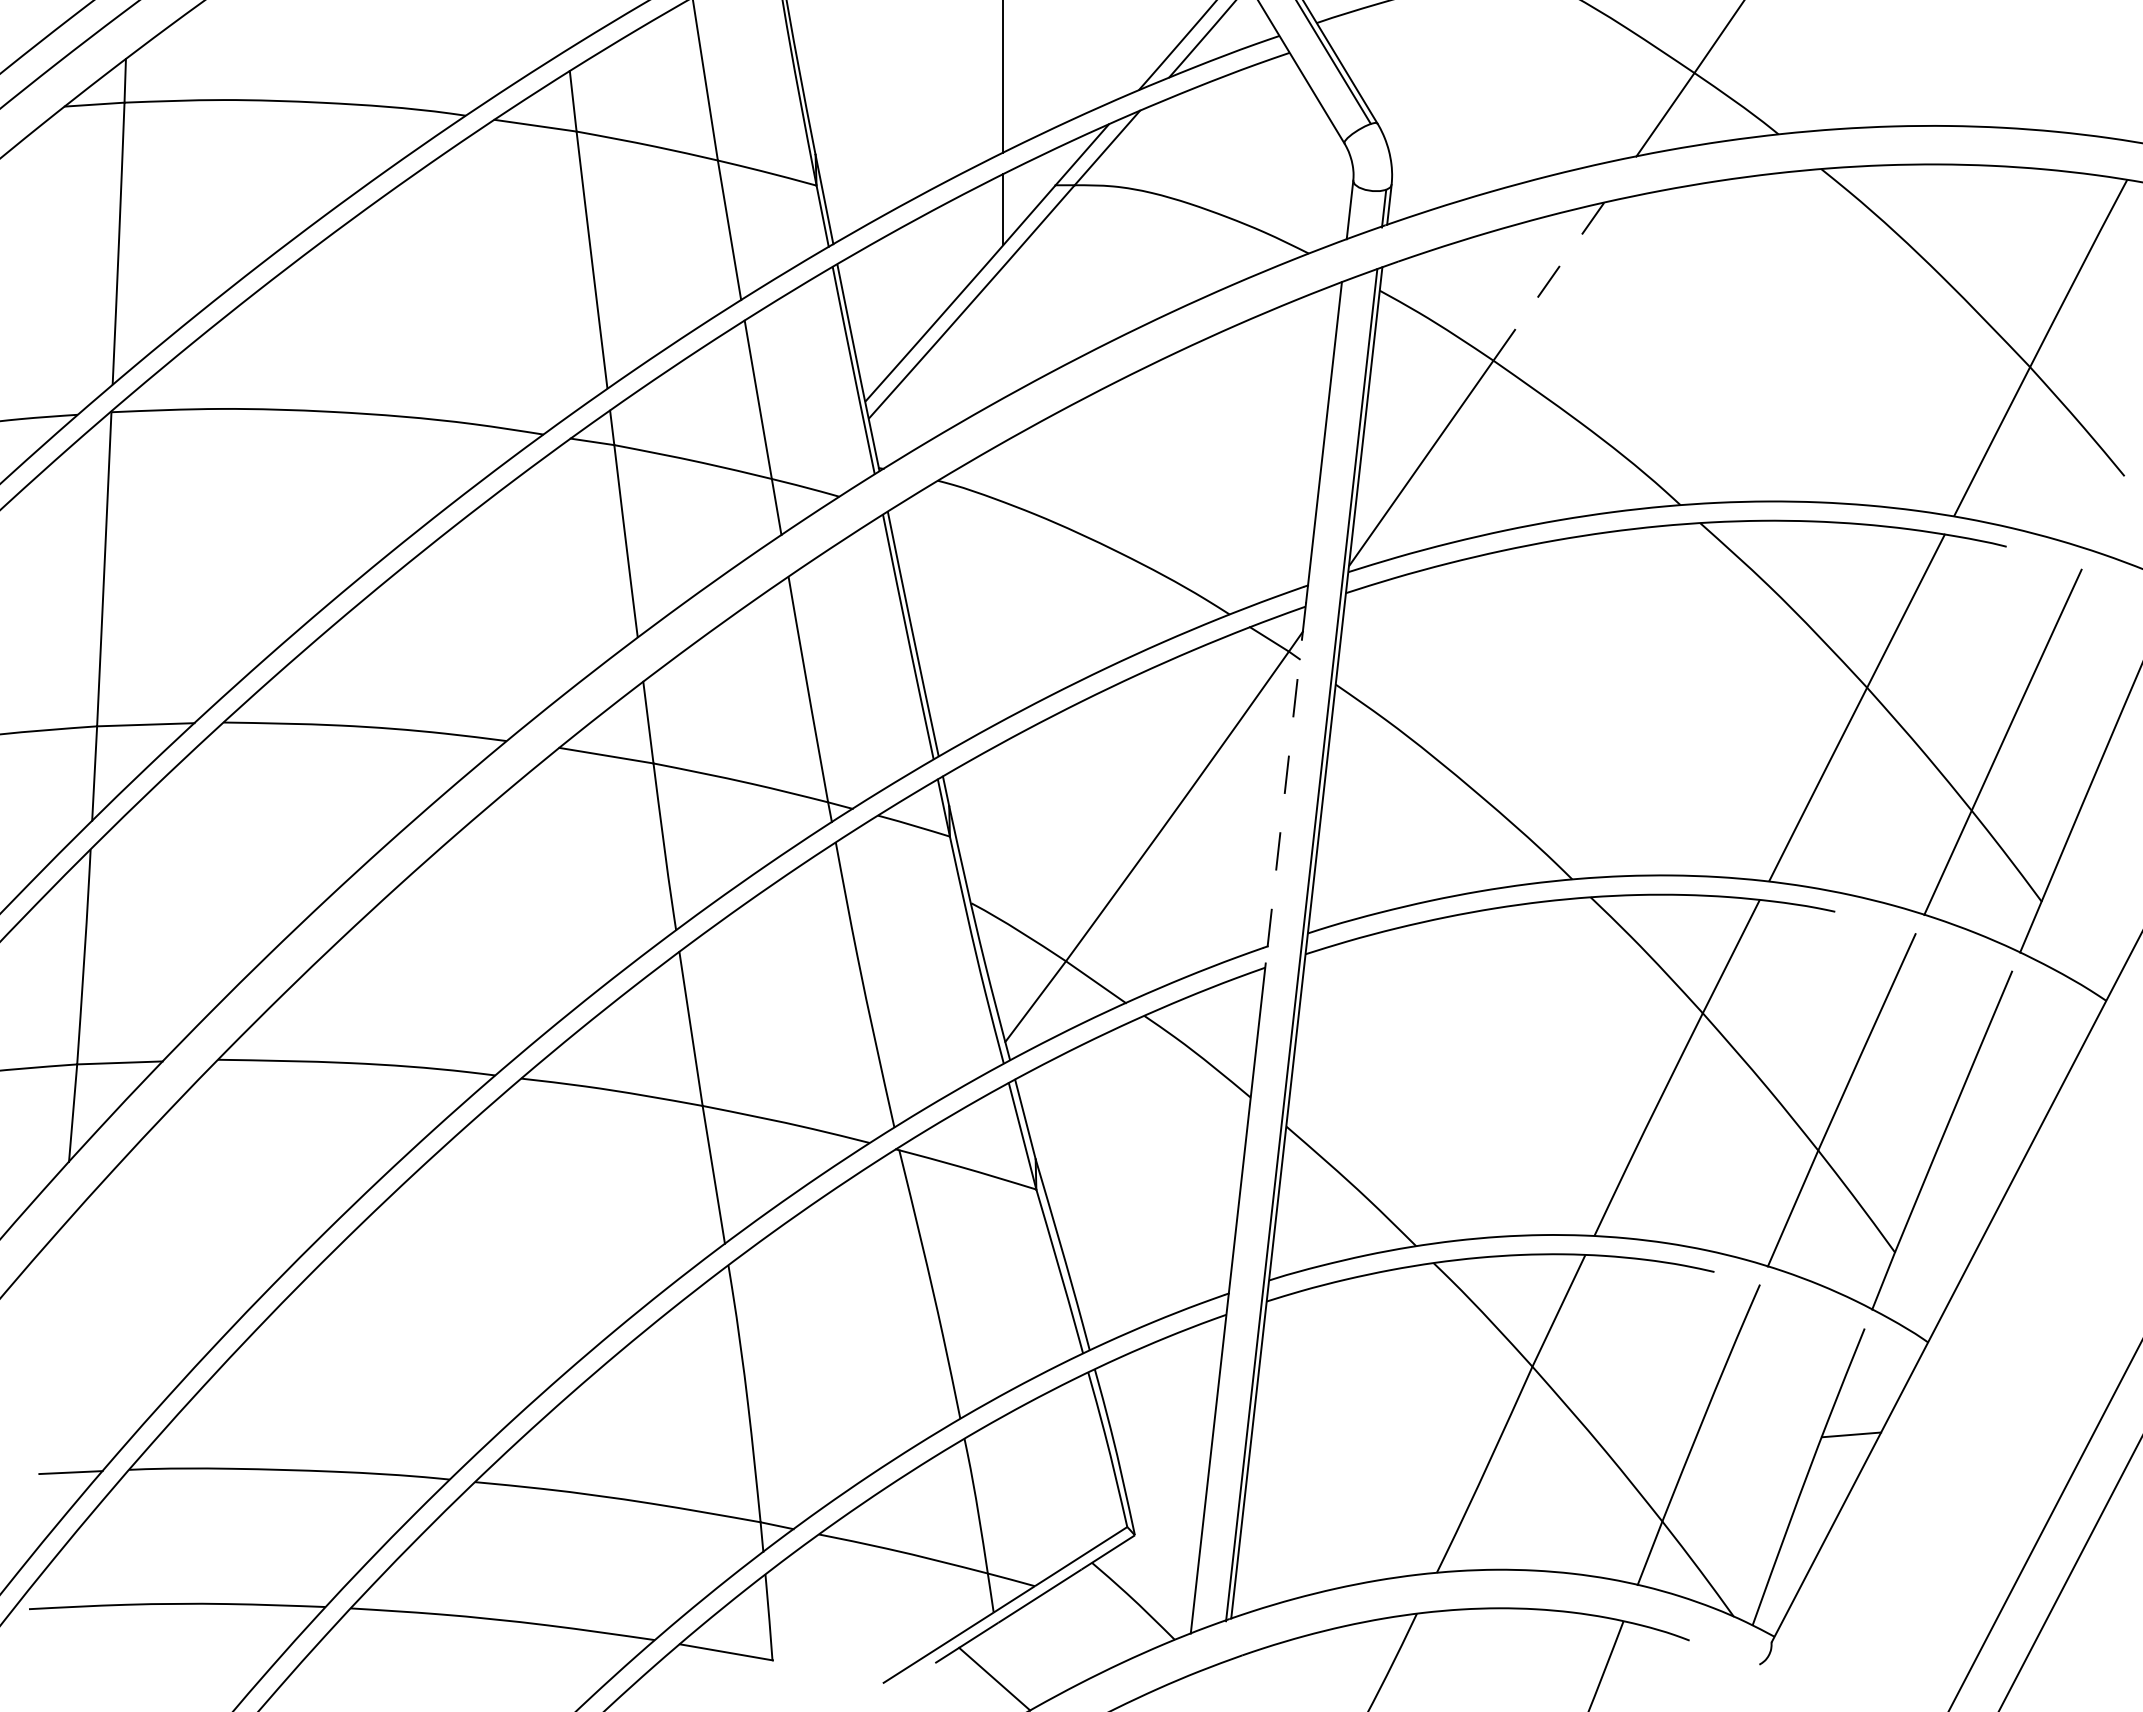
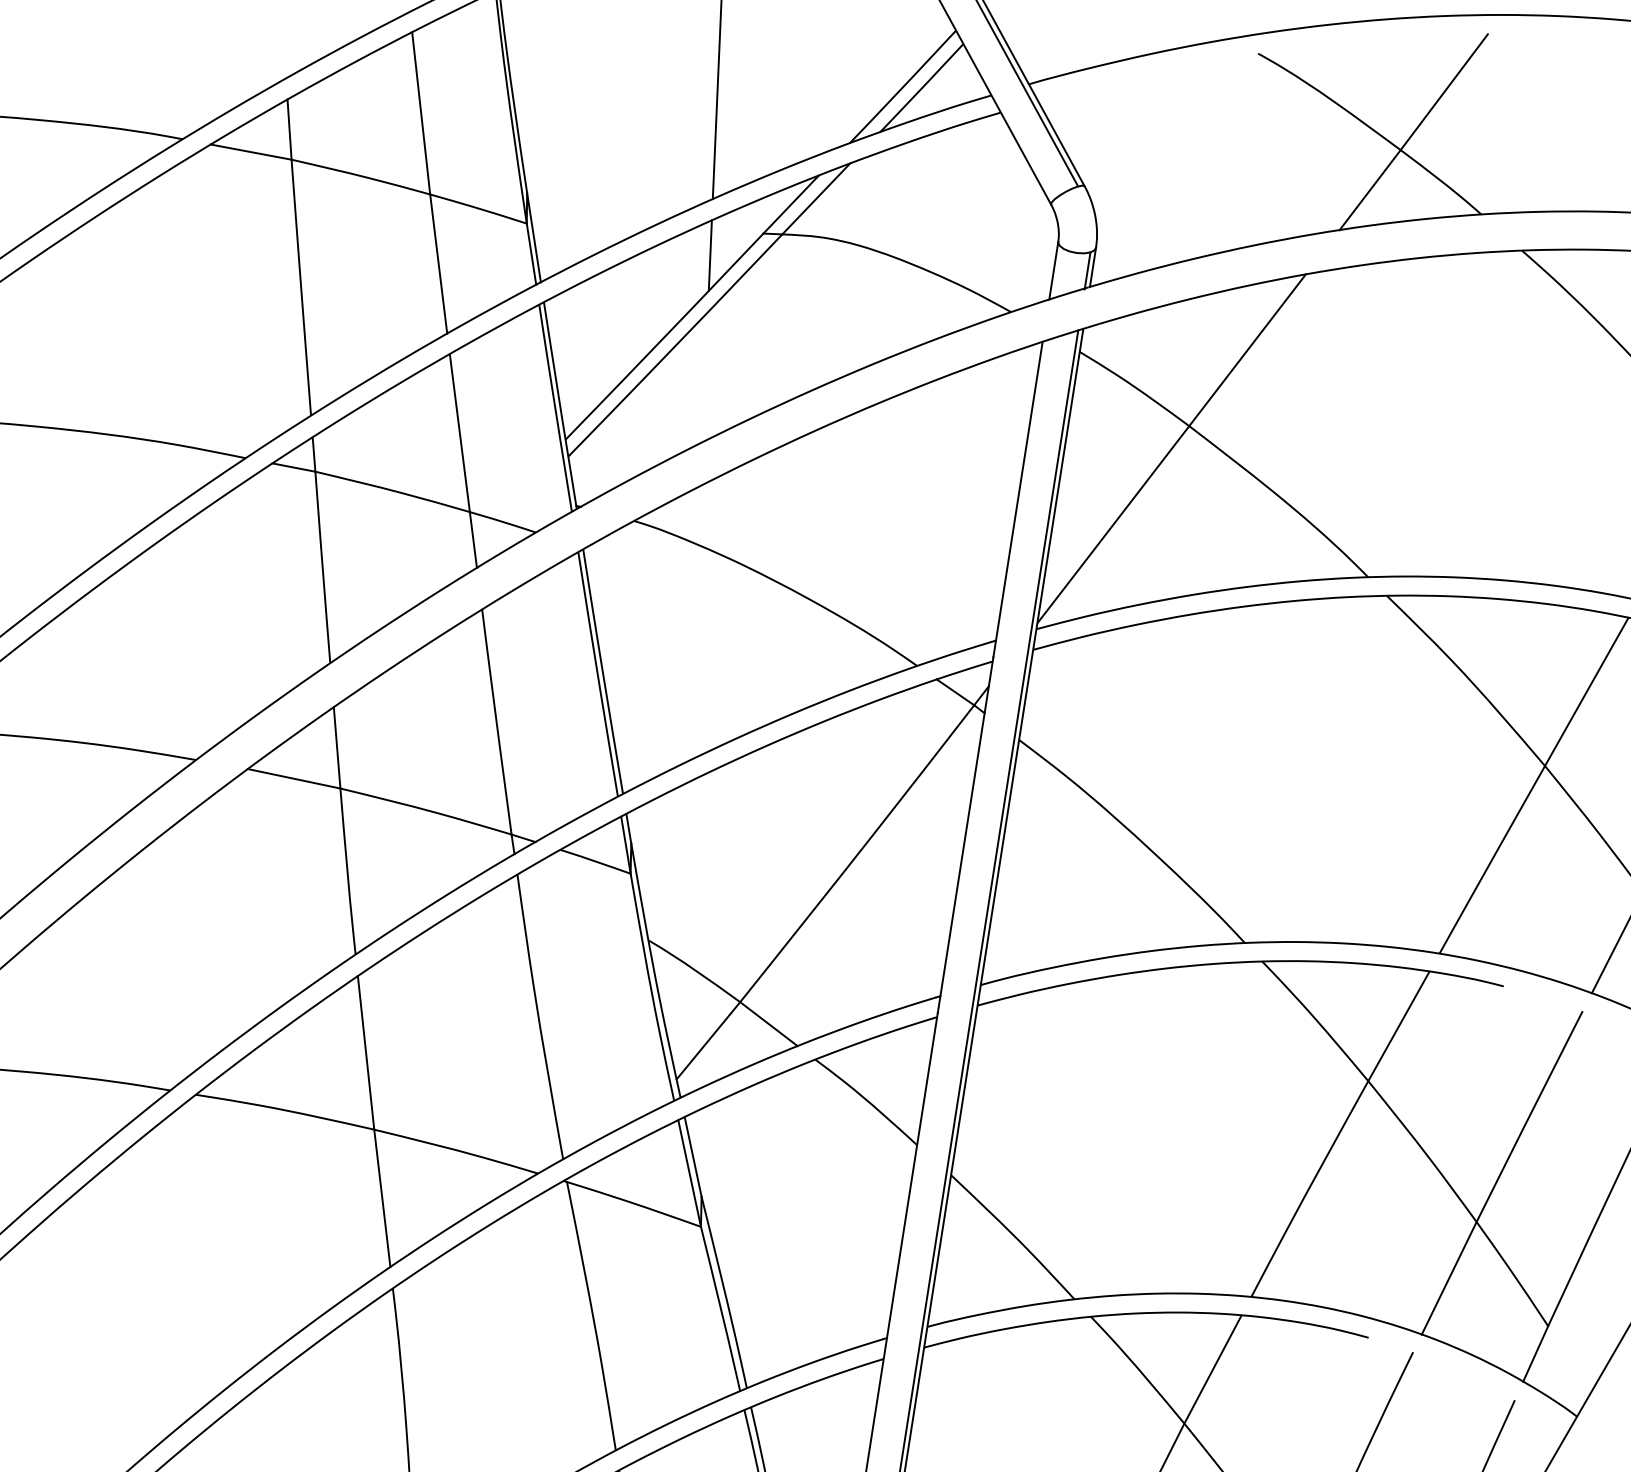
line: (1548, 281) -> (1247, 350), dashed -> solid
line: (1285, 782) -> (965, 834), dashed -> solid

